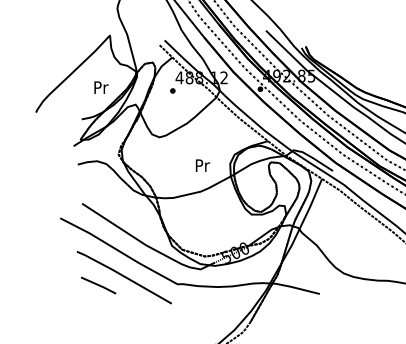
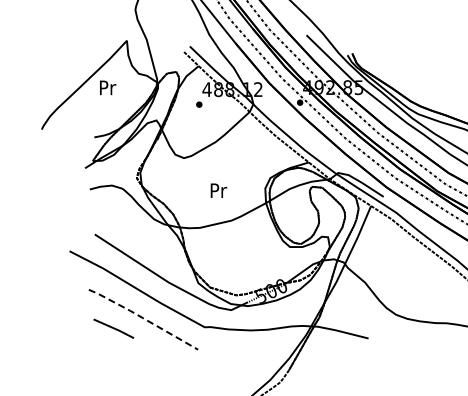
text: (101, 87) -> (108, 87), moved
text: (202, 165) -> (218, 190), moved
line: (124, 276) -> (143, 318), solid -> dashed

